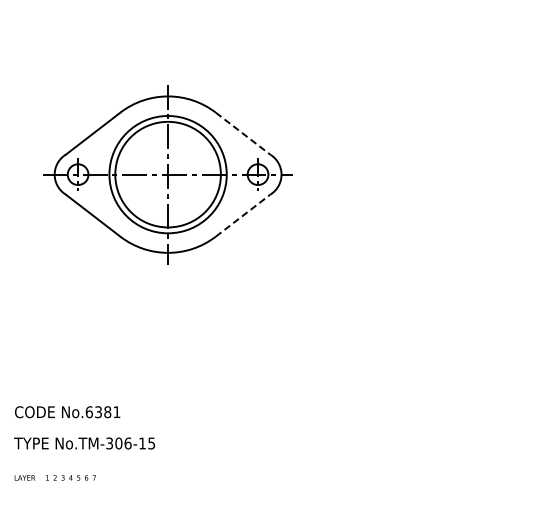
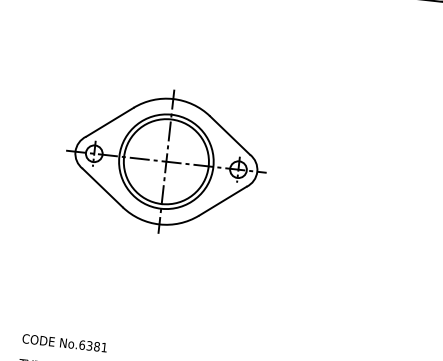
line: (243, 133) -> (230, 135), dashed -> solid
line: (243, 215) -> (223, 201), dashed -> solid

